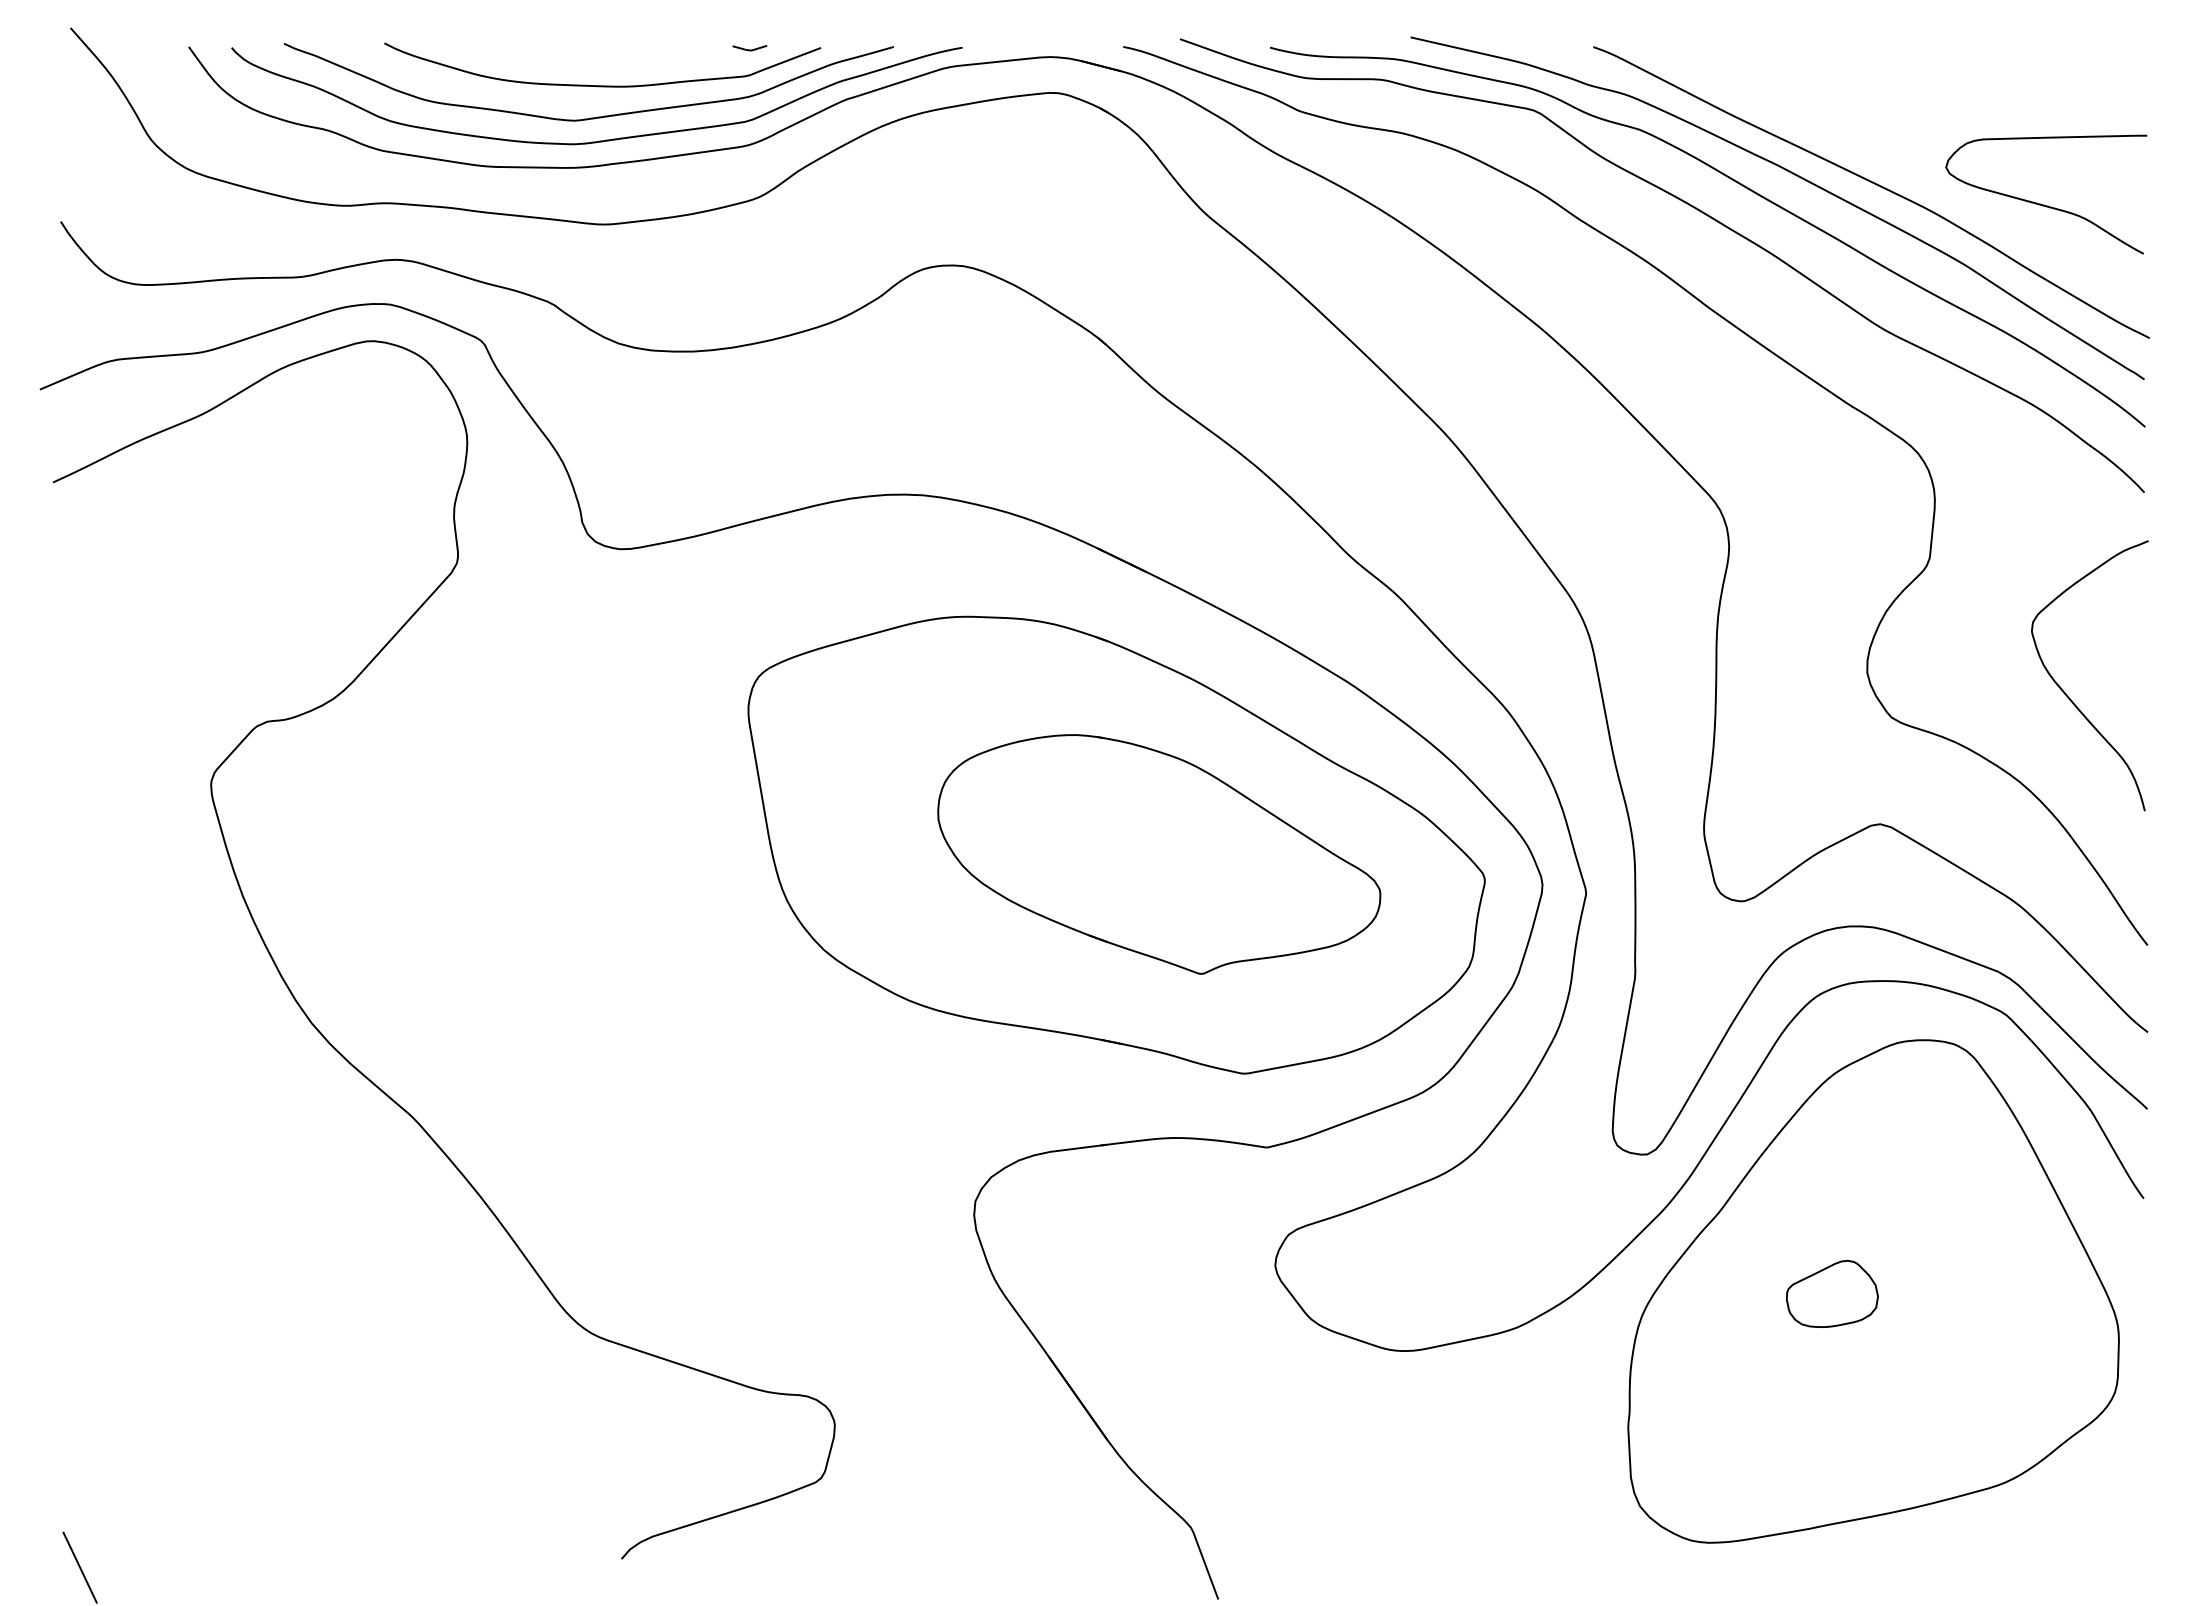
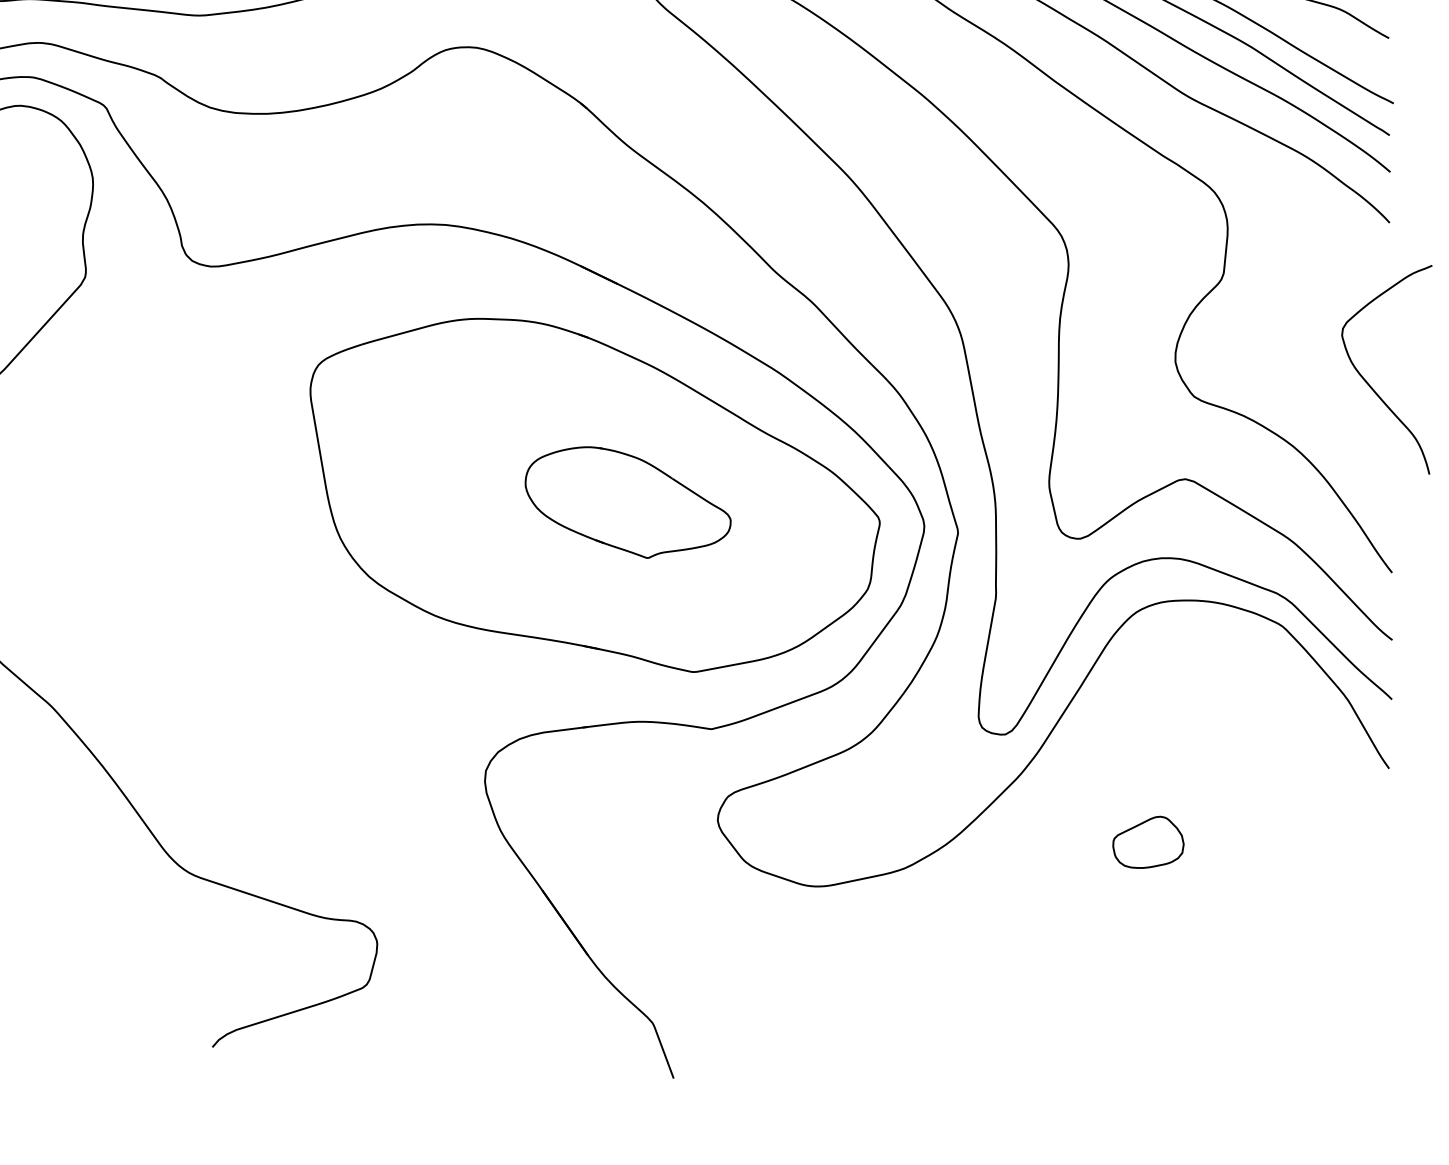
curve: (2067, 694) -> (1369, 384), moved
part: (1159, 854) -> (628, 502), size x0.6
part: (1873, 1291) -> (1180, 840), removed

